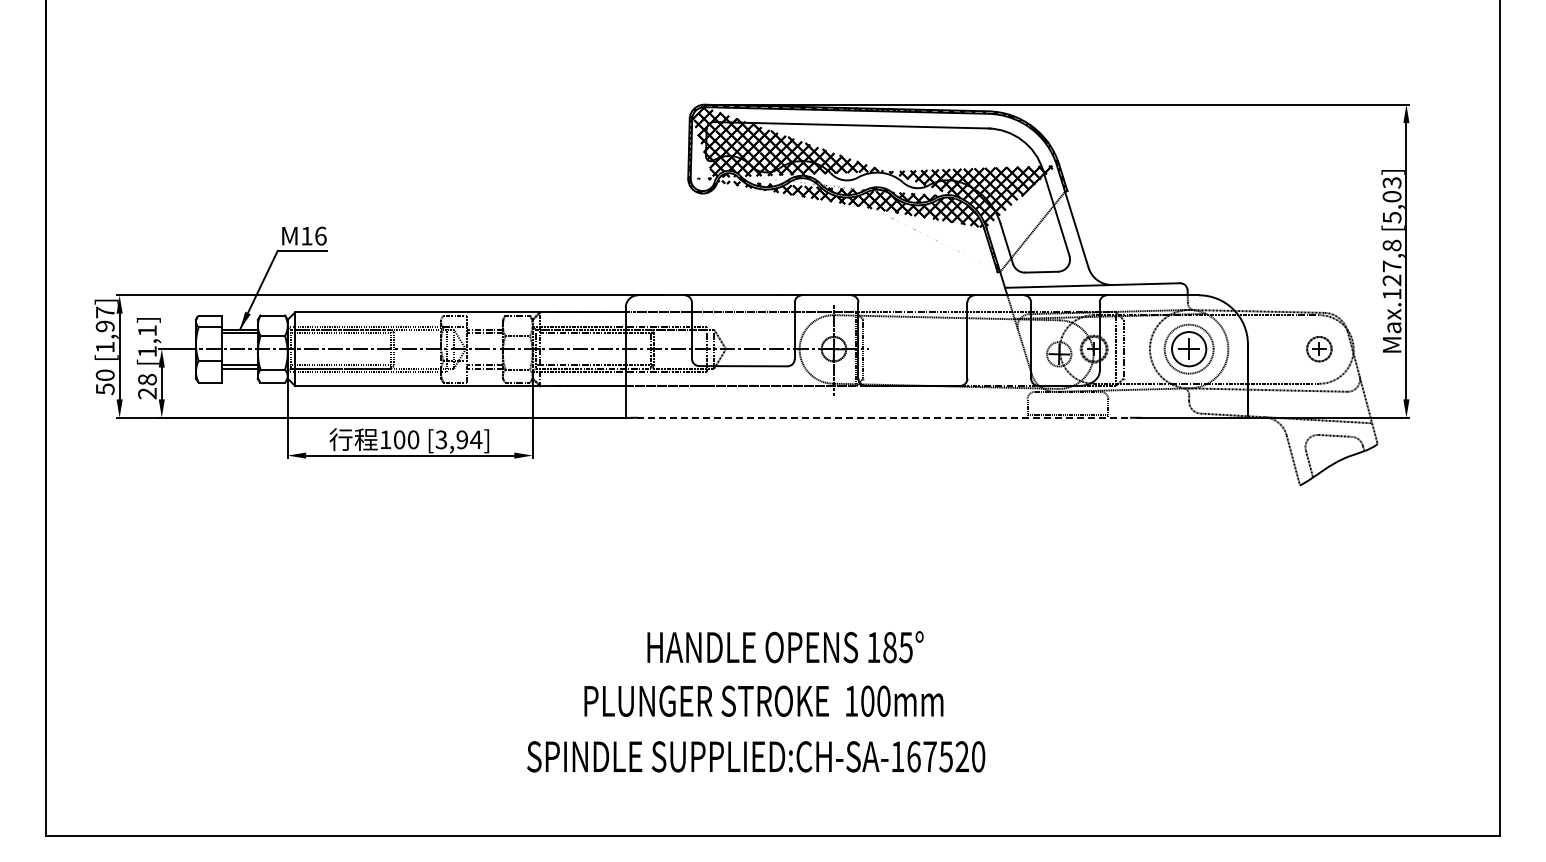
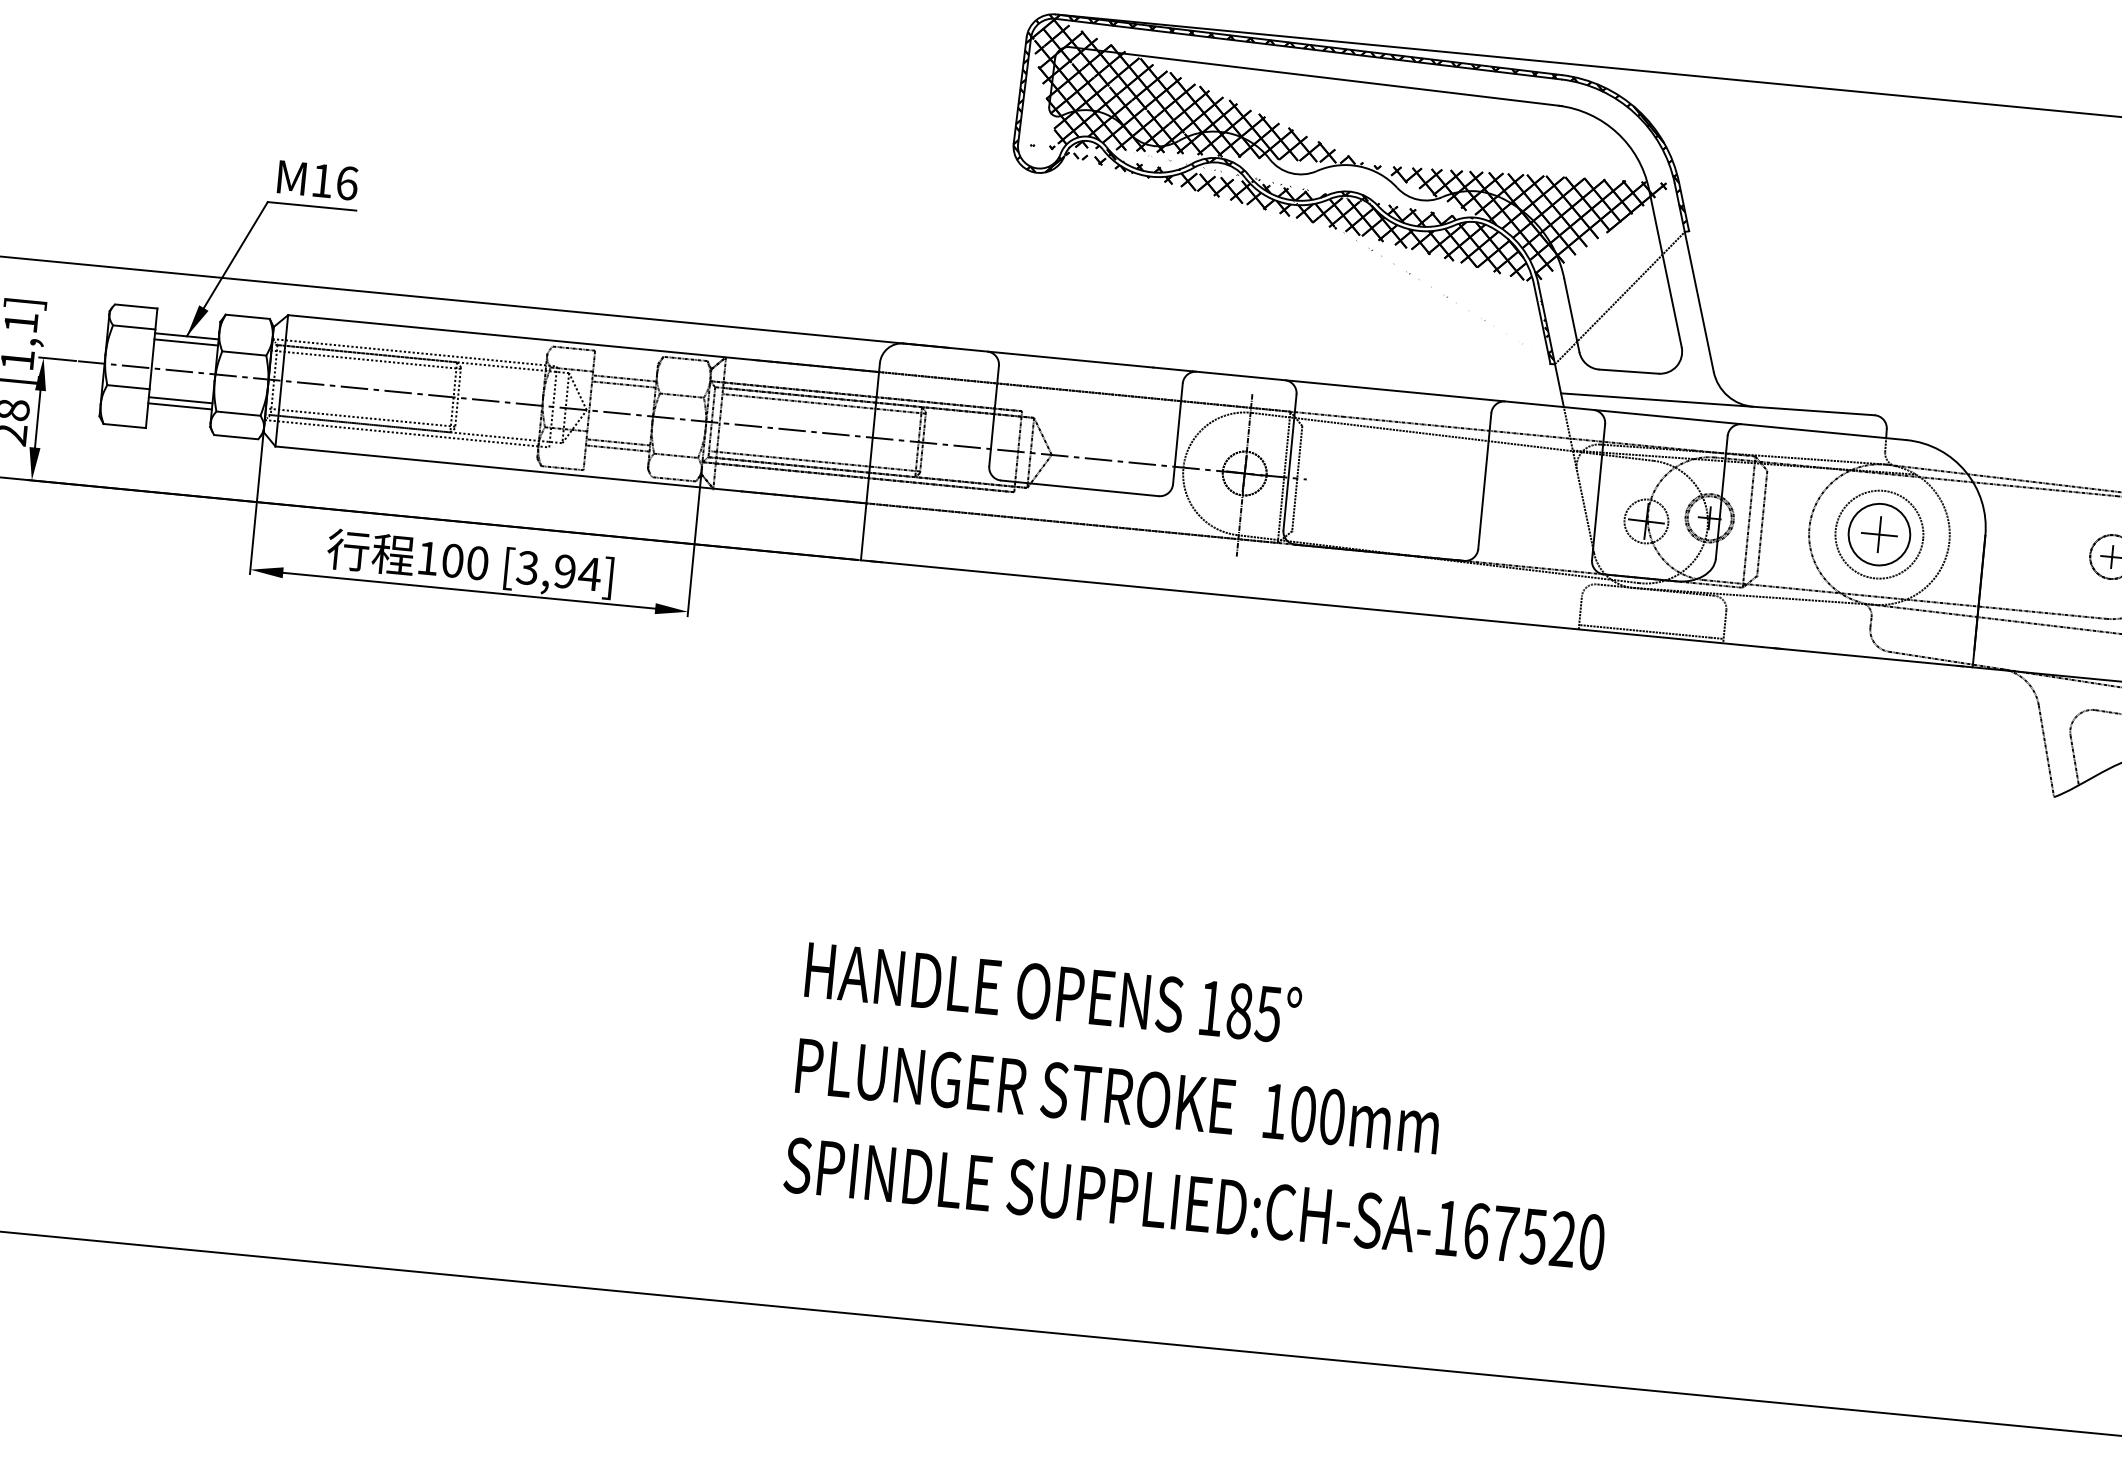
line: (878, 417) -> (1312, 603), dashed -> solid
text: (785, 647) -> (1053, 993), moved
text: (763, 700) -> (1117, 1094), moved
text: (756, 756) -> (1195, 1203), moved

